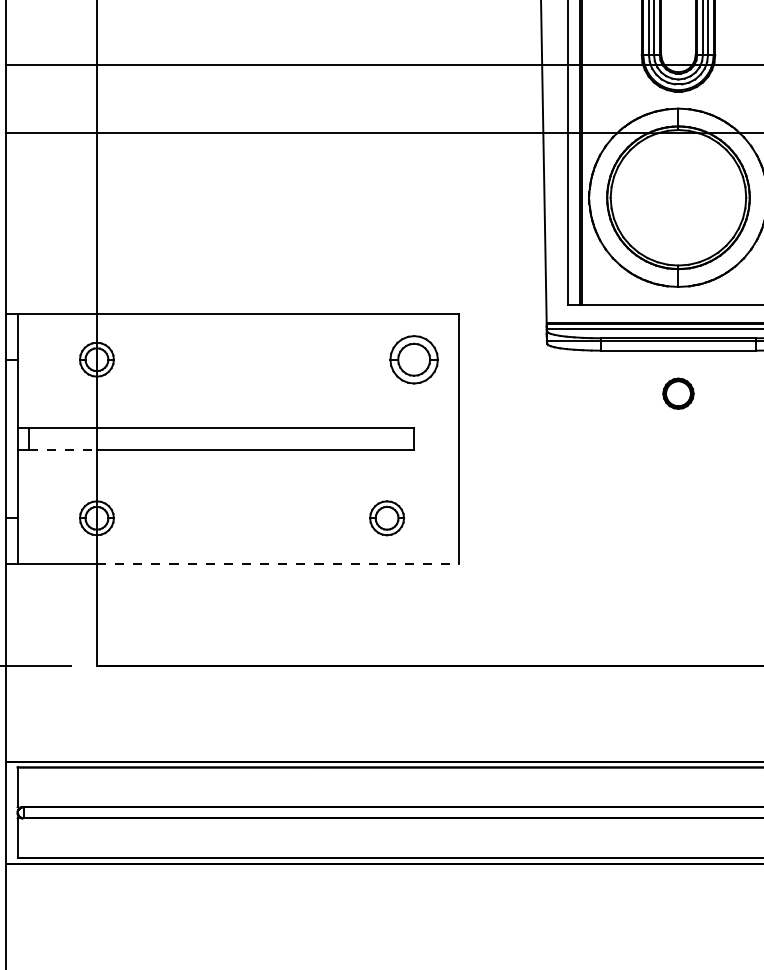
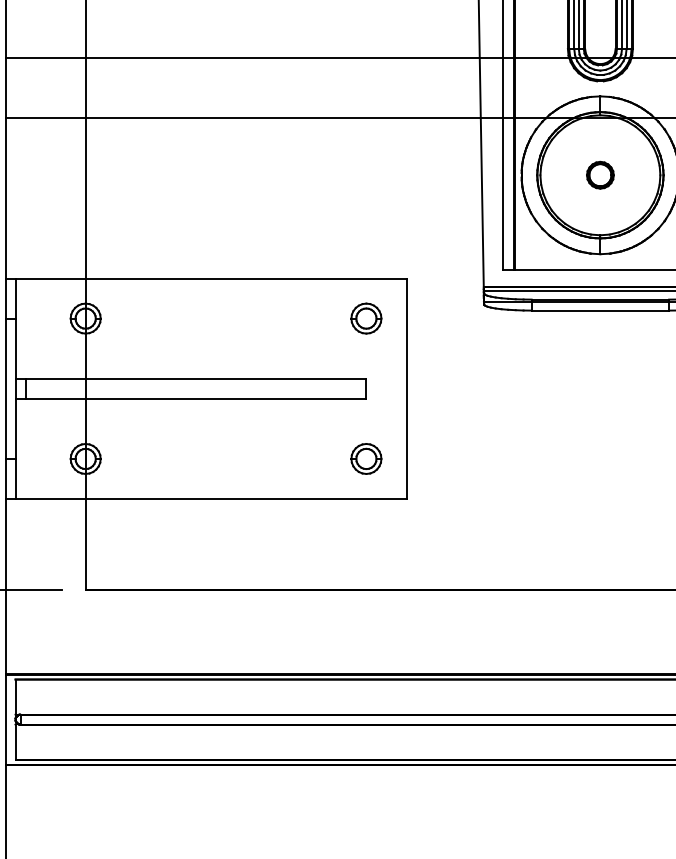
part: (413, 359) -> (365, 318), size x0.71
part: (678, 393) -> (600, 175), moved
line: (62, 450) -> (55, 398), dashed -> solid
part: (386, 518) -> (365, 459), moved
line: (278, 563) -> (246, 498), dashed -> solid

